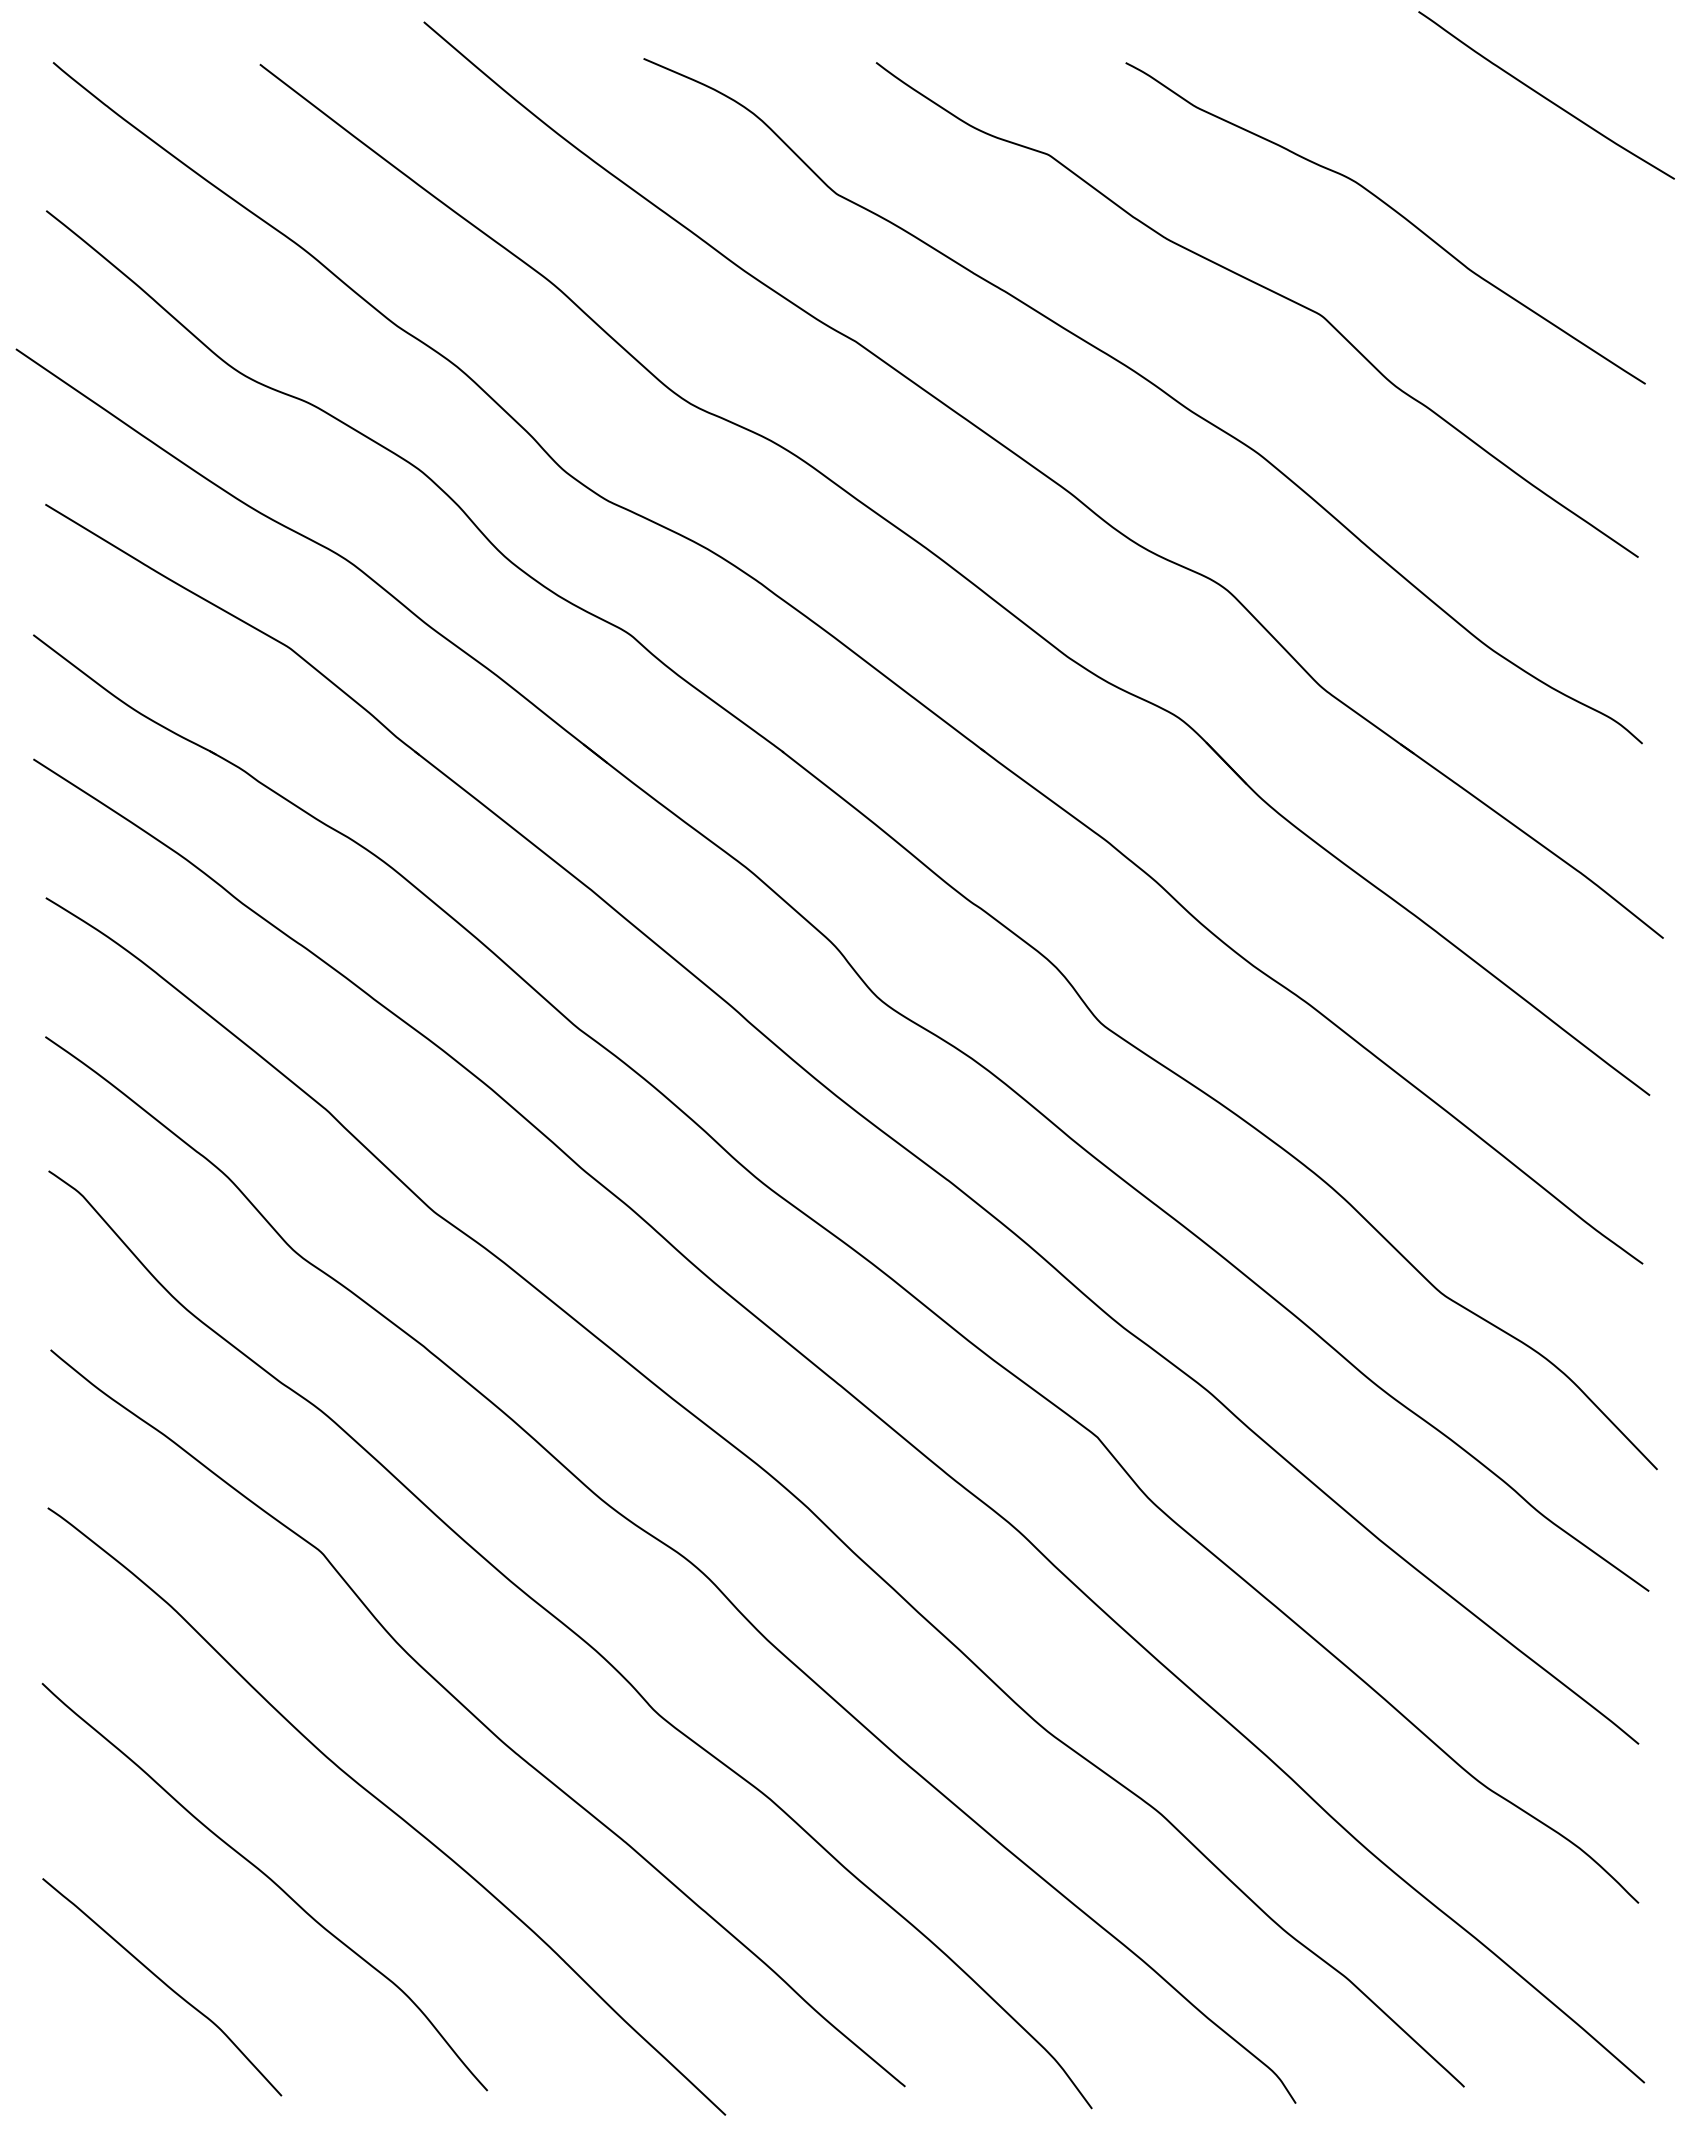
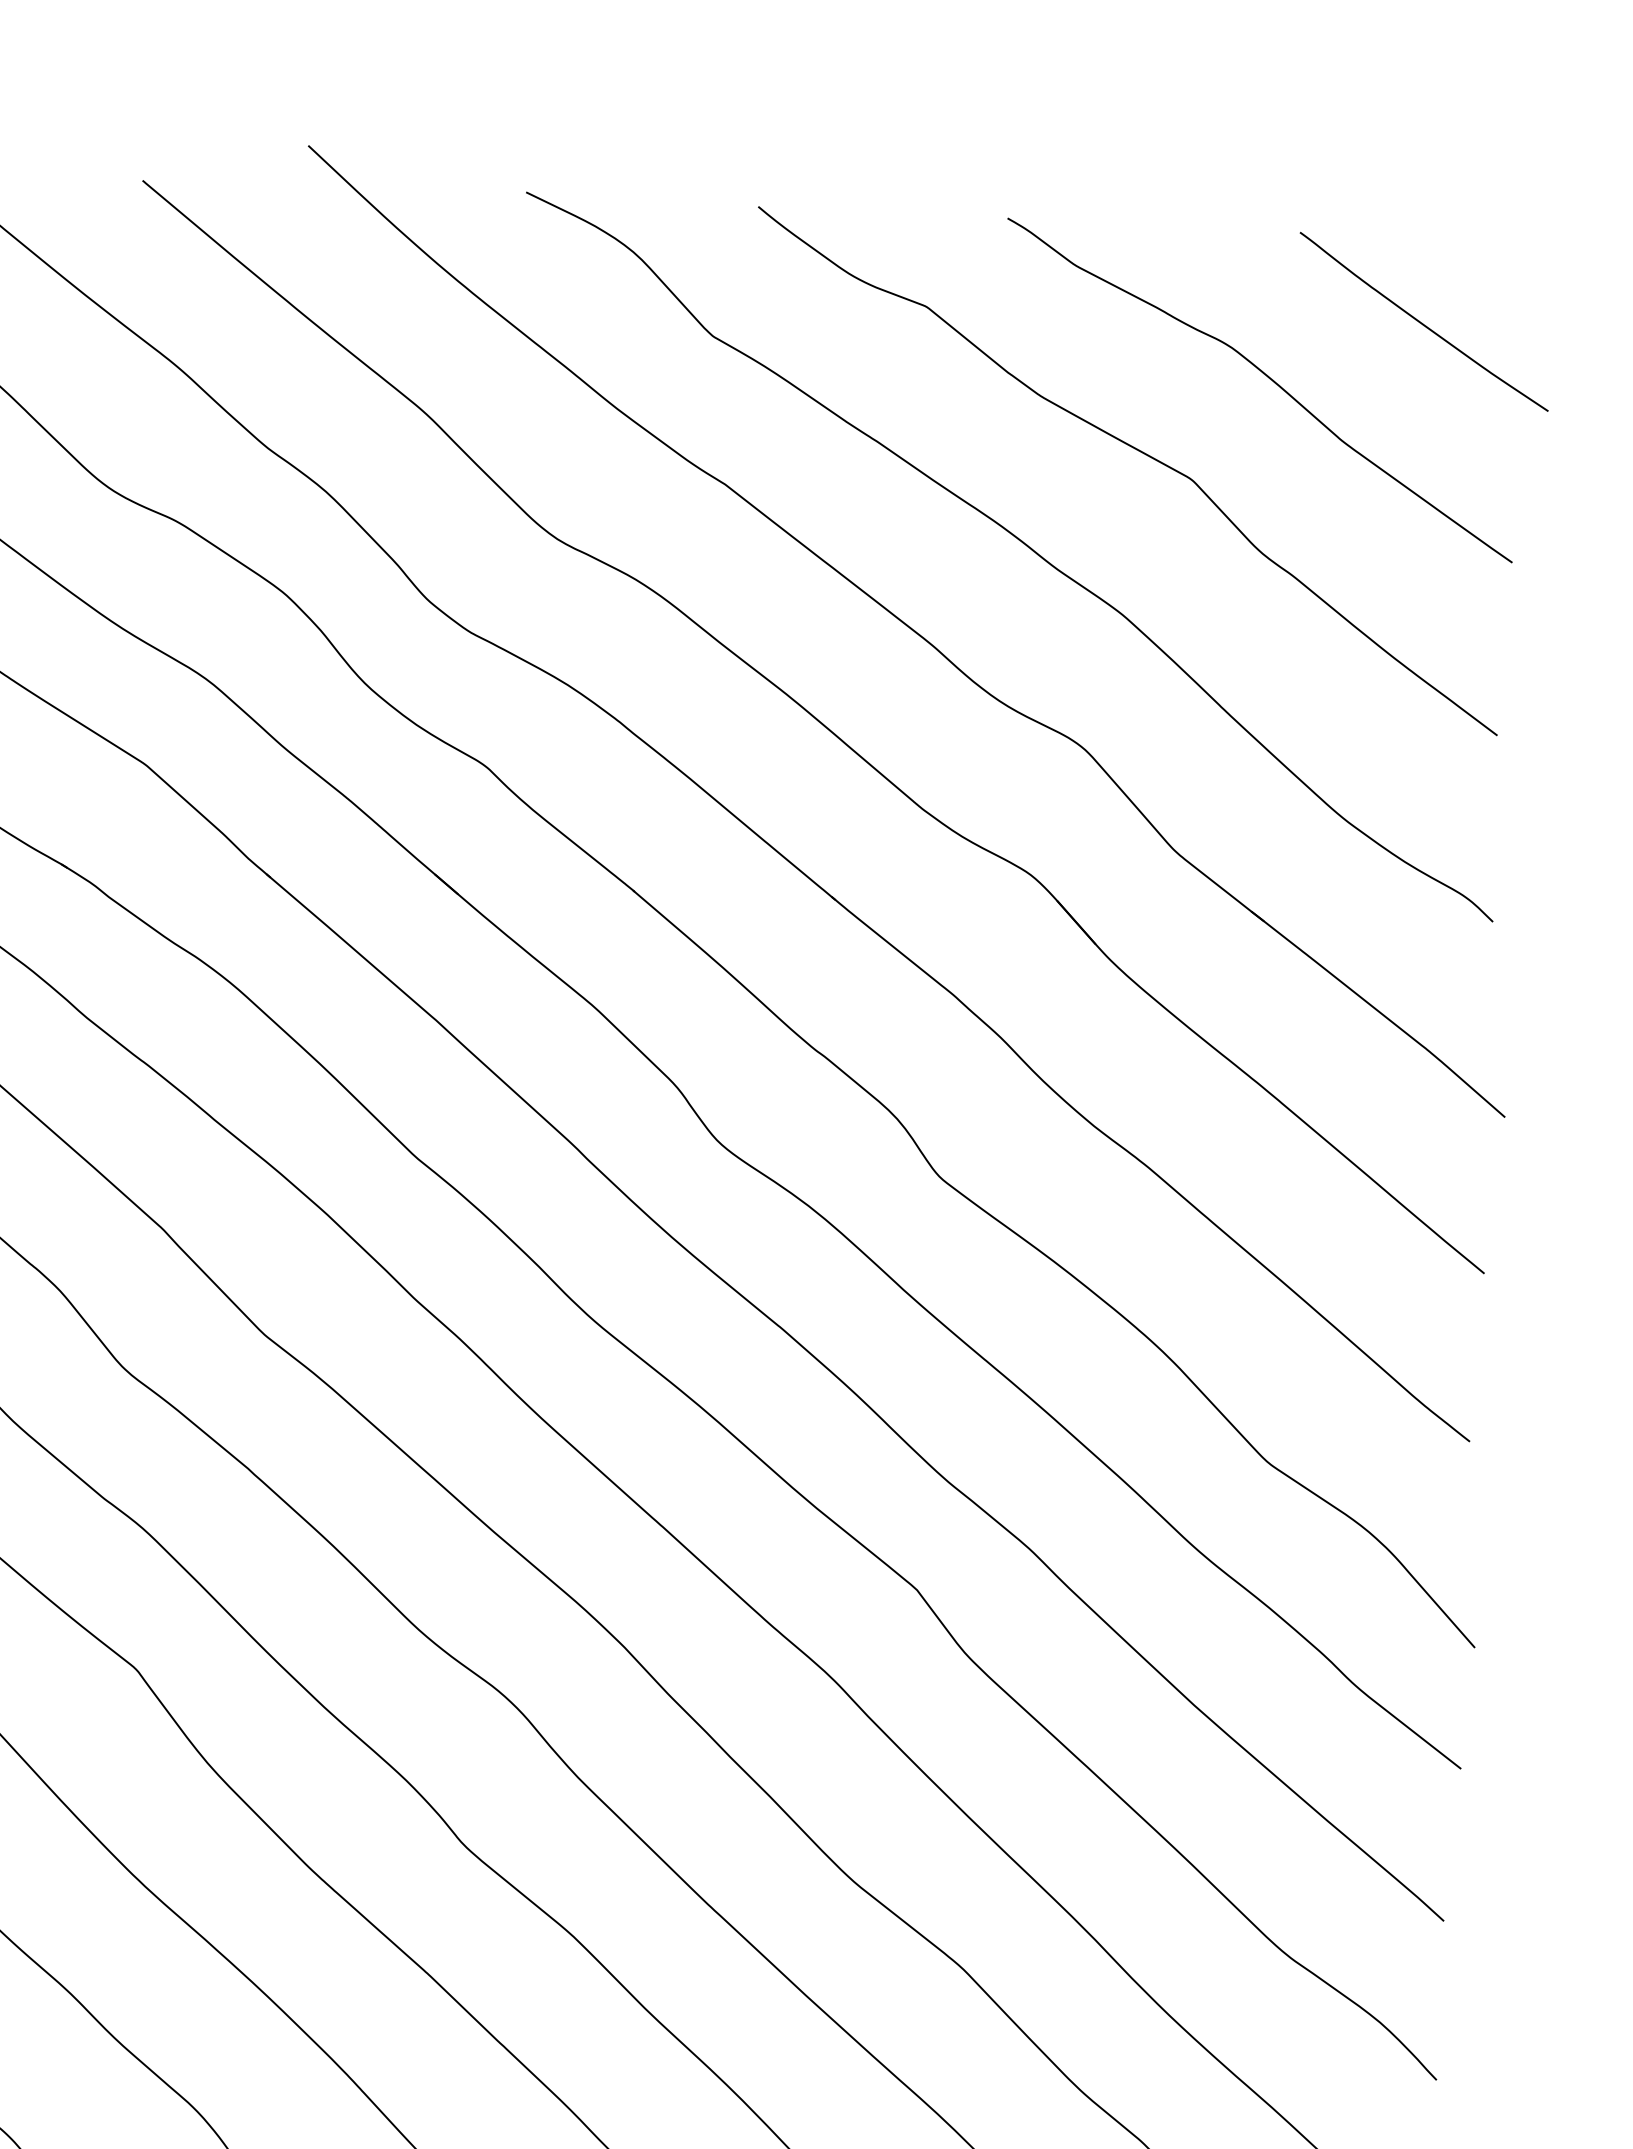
curve: (1546, 97) -> (1424, 323), moved

